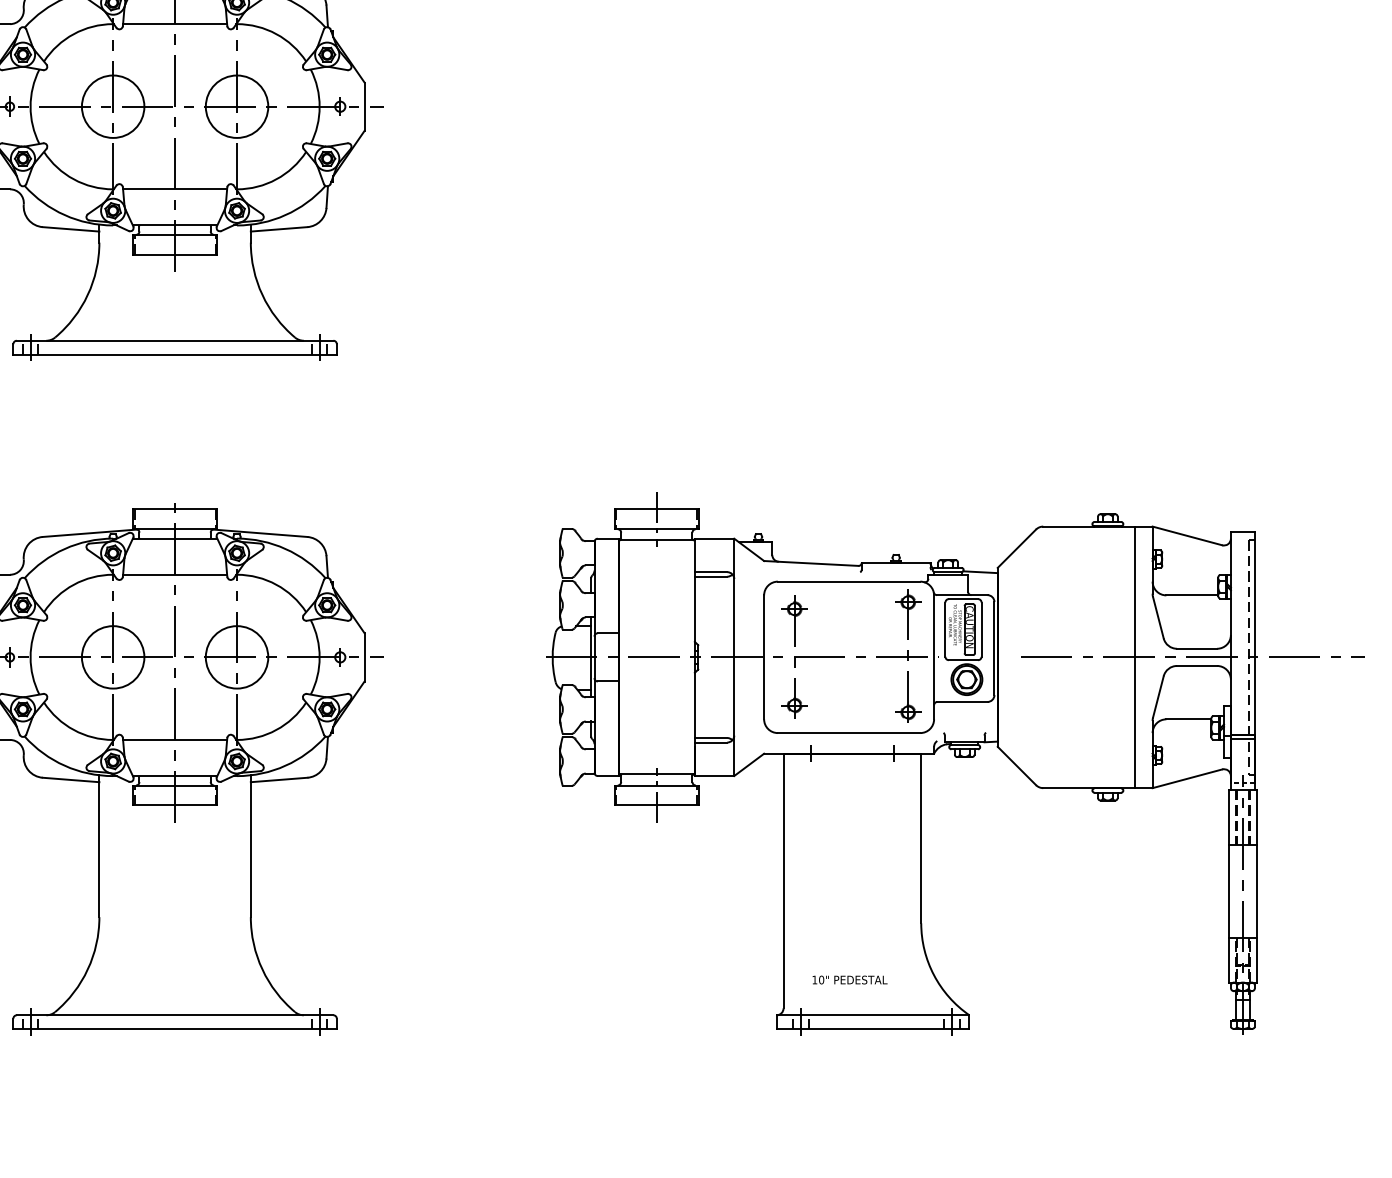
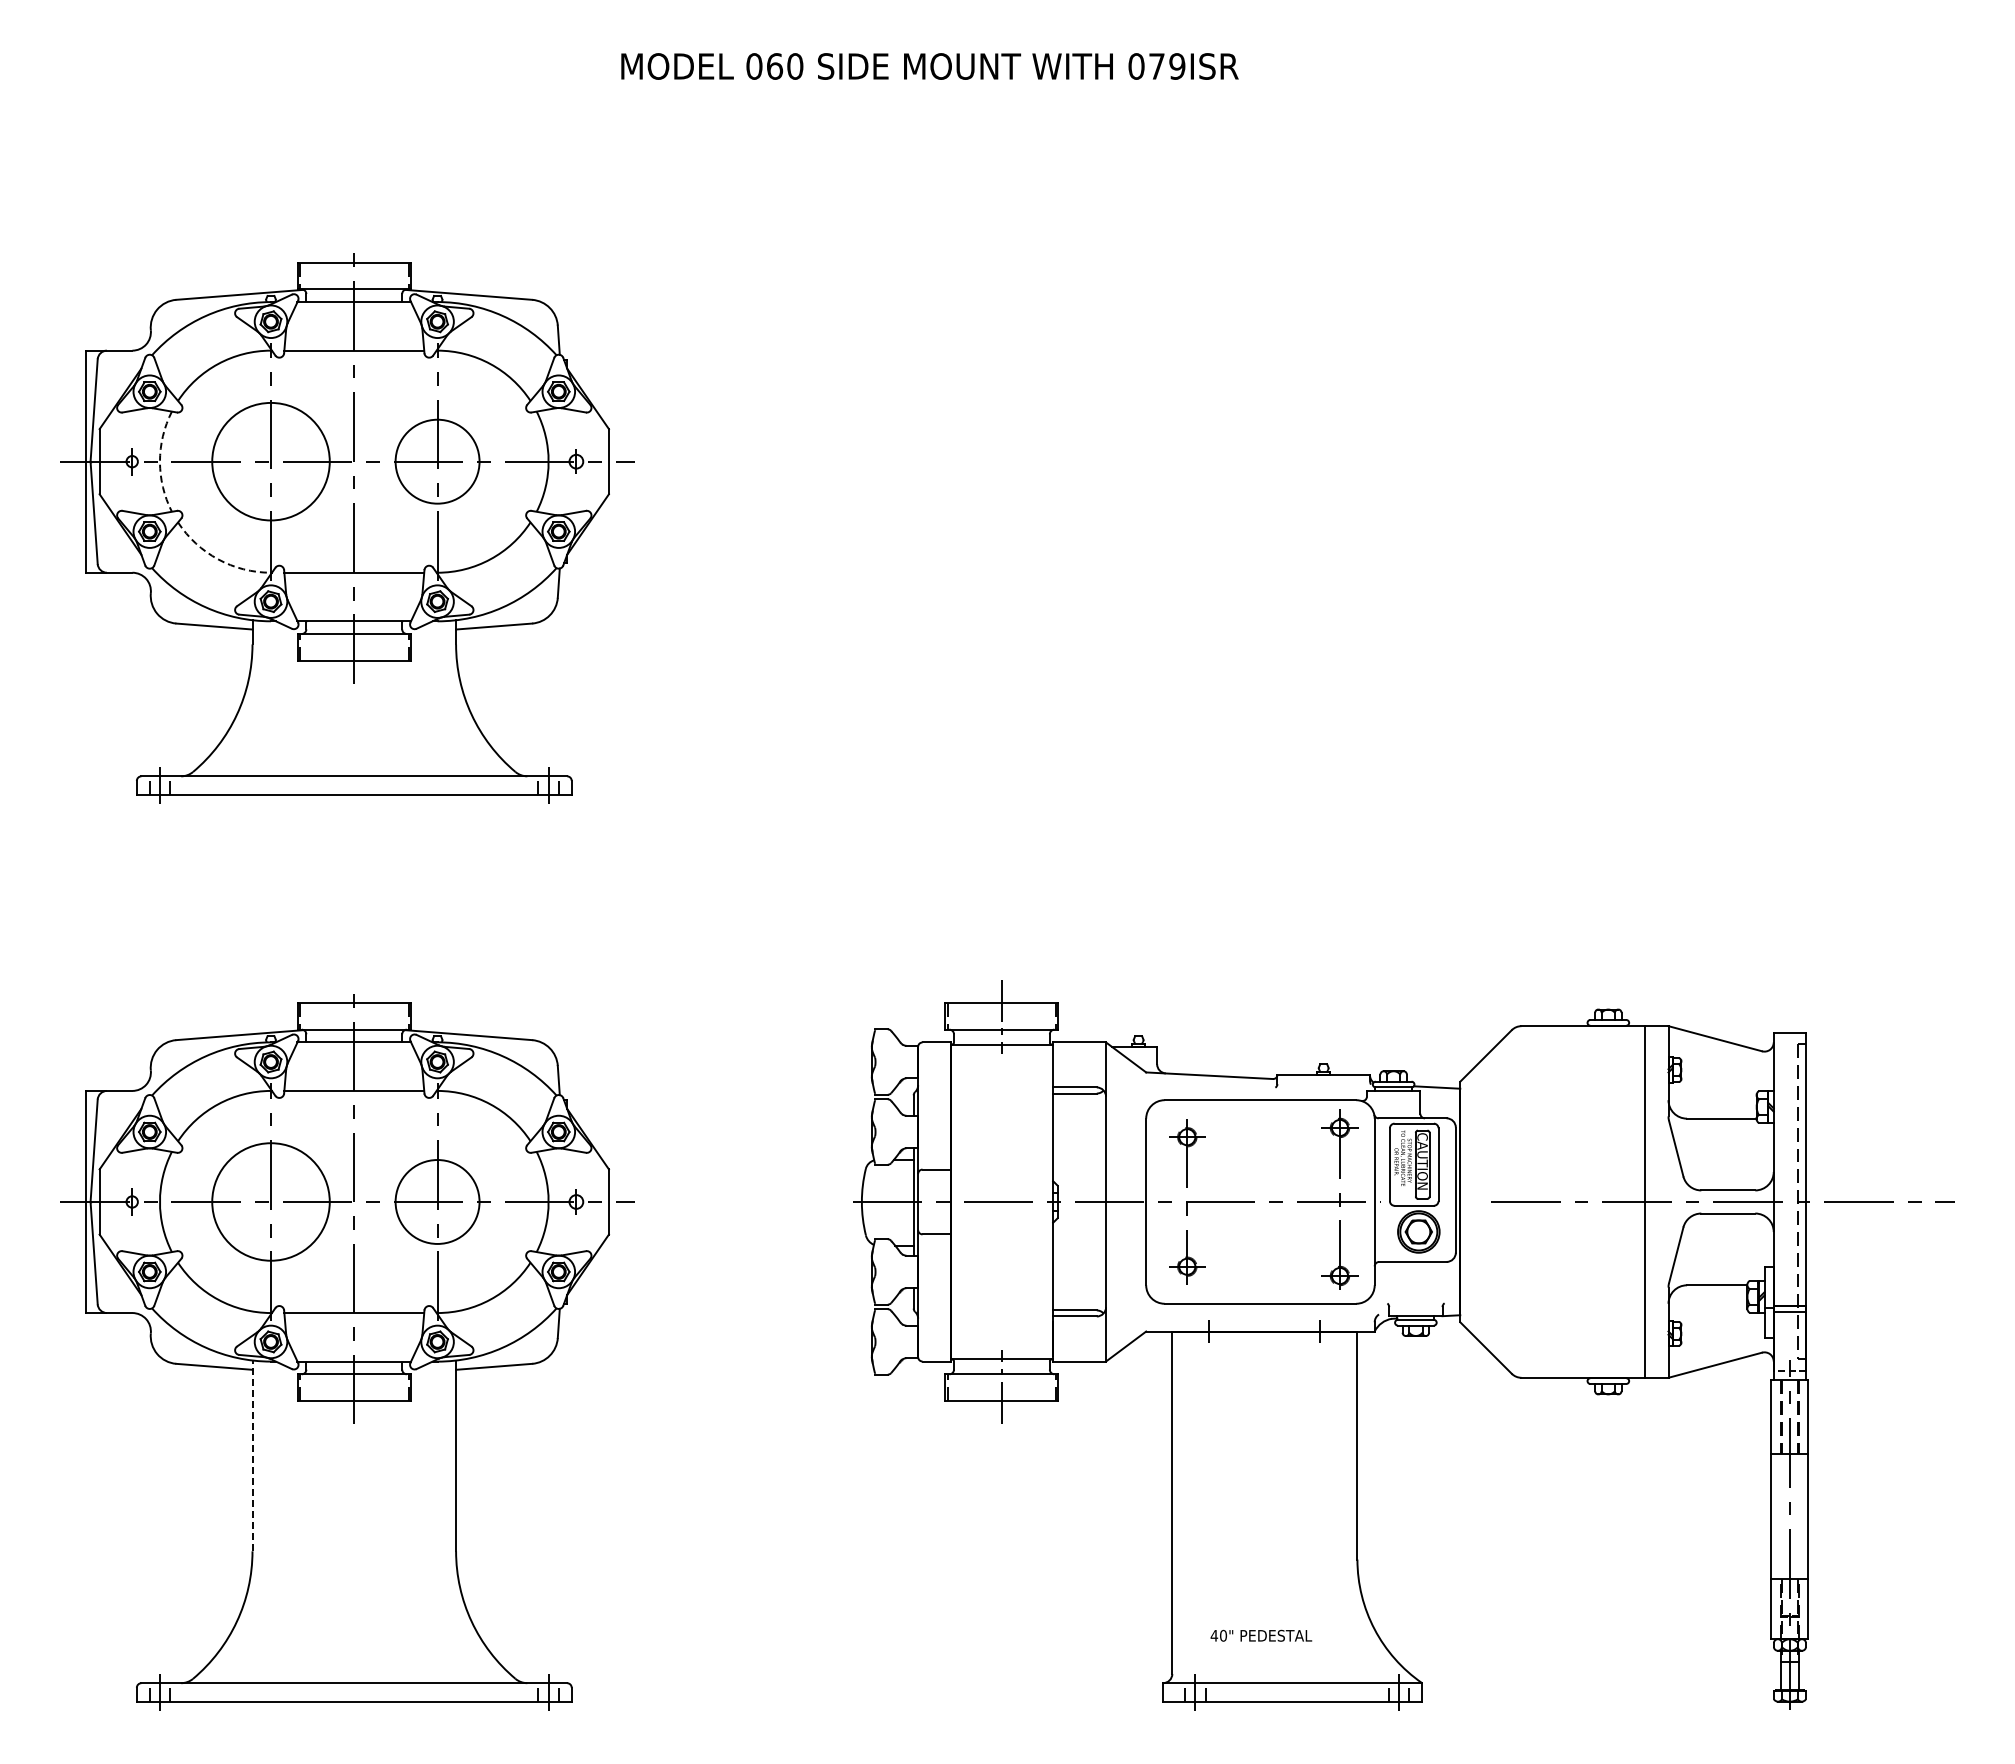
arc: (30, 106) -> (159, 461), solid -> dashed
circle: (112, 106) -> (270, 461), size x1.4
arc: (74, 179) -> (218, 559), solid -> dashed
circle: (112, 657) -> (270, 1201), size x1.4
line: (99, 845) -> (252, 1455), solid -> dashed
text: (814, 979) -> (1214, 1635), 10" -> 40"

